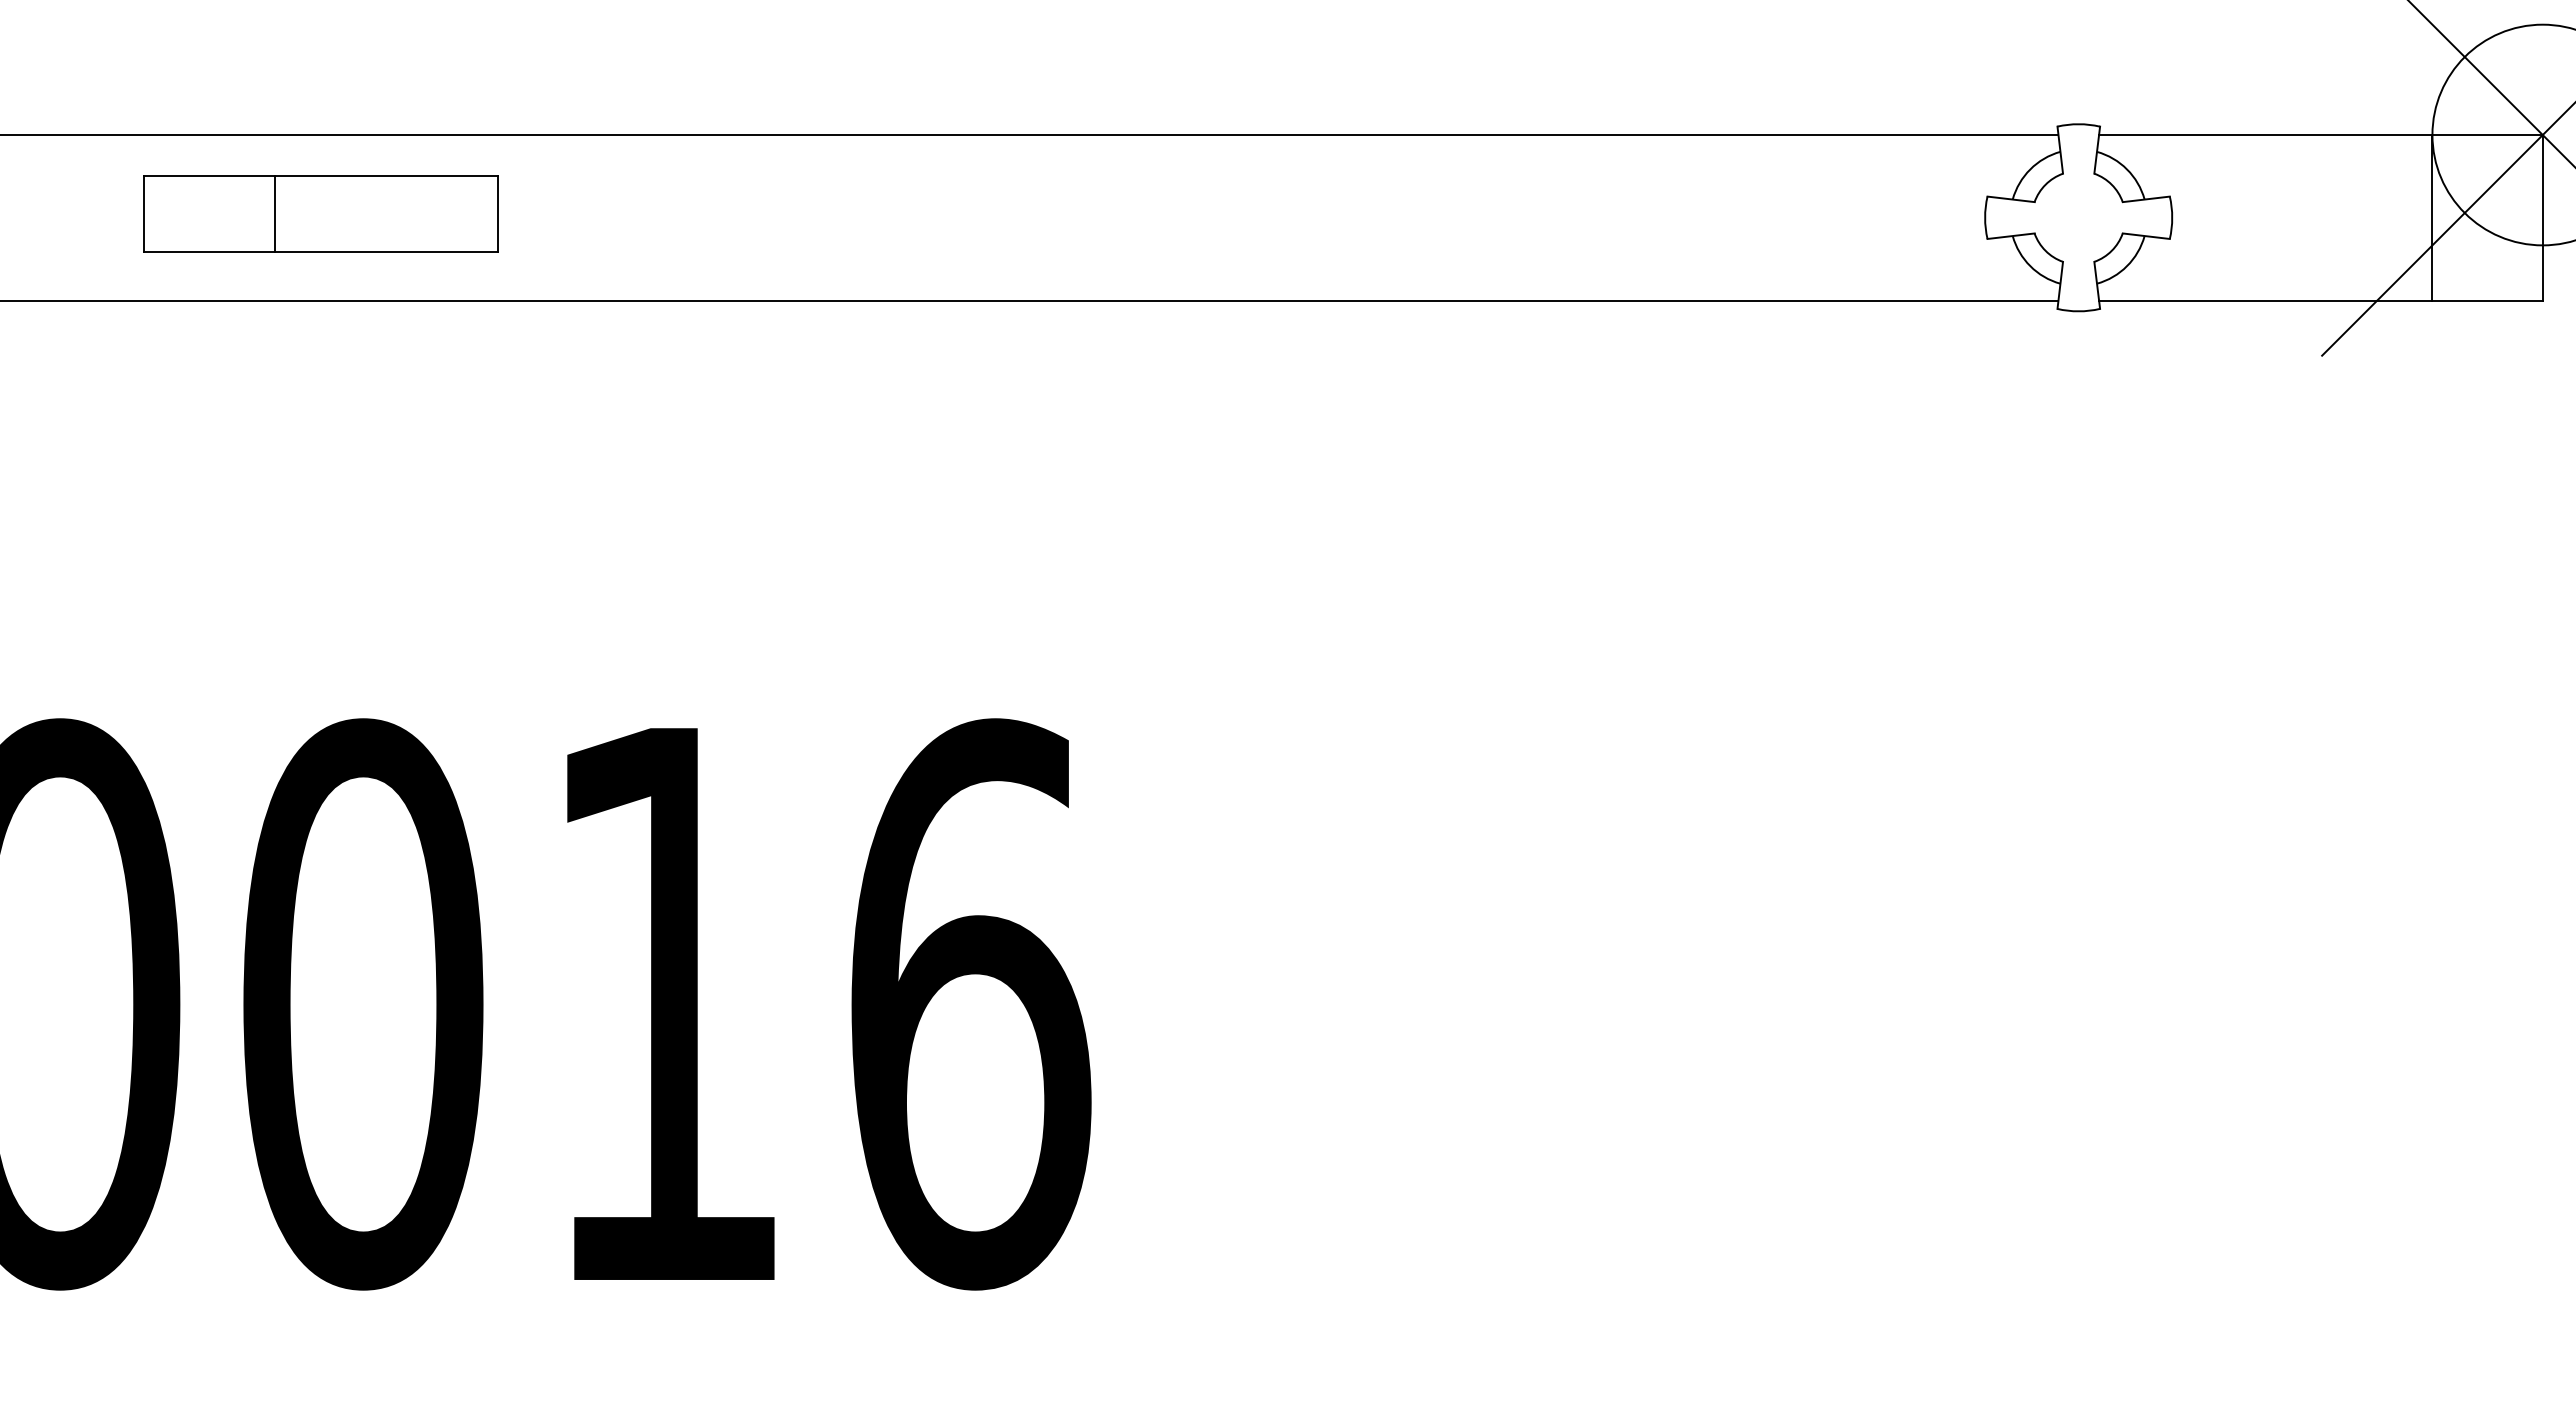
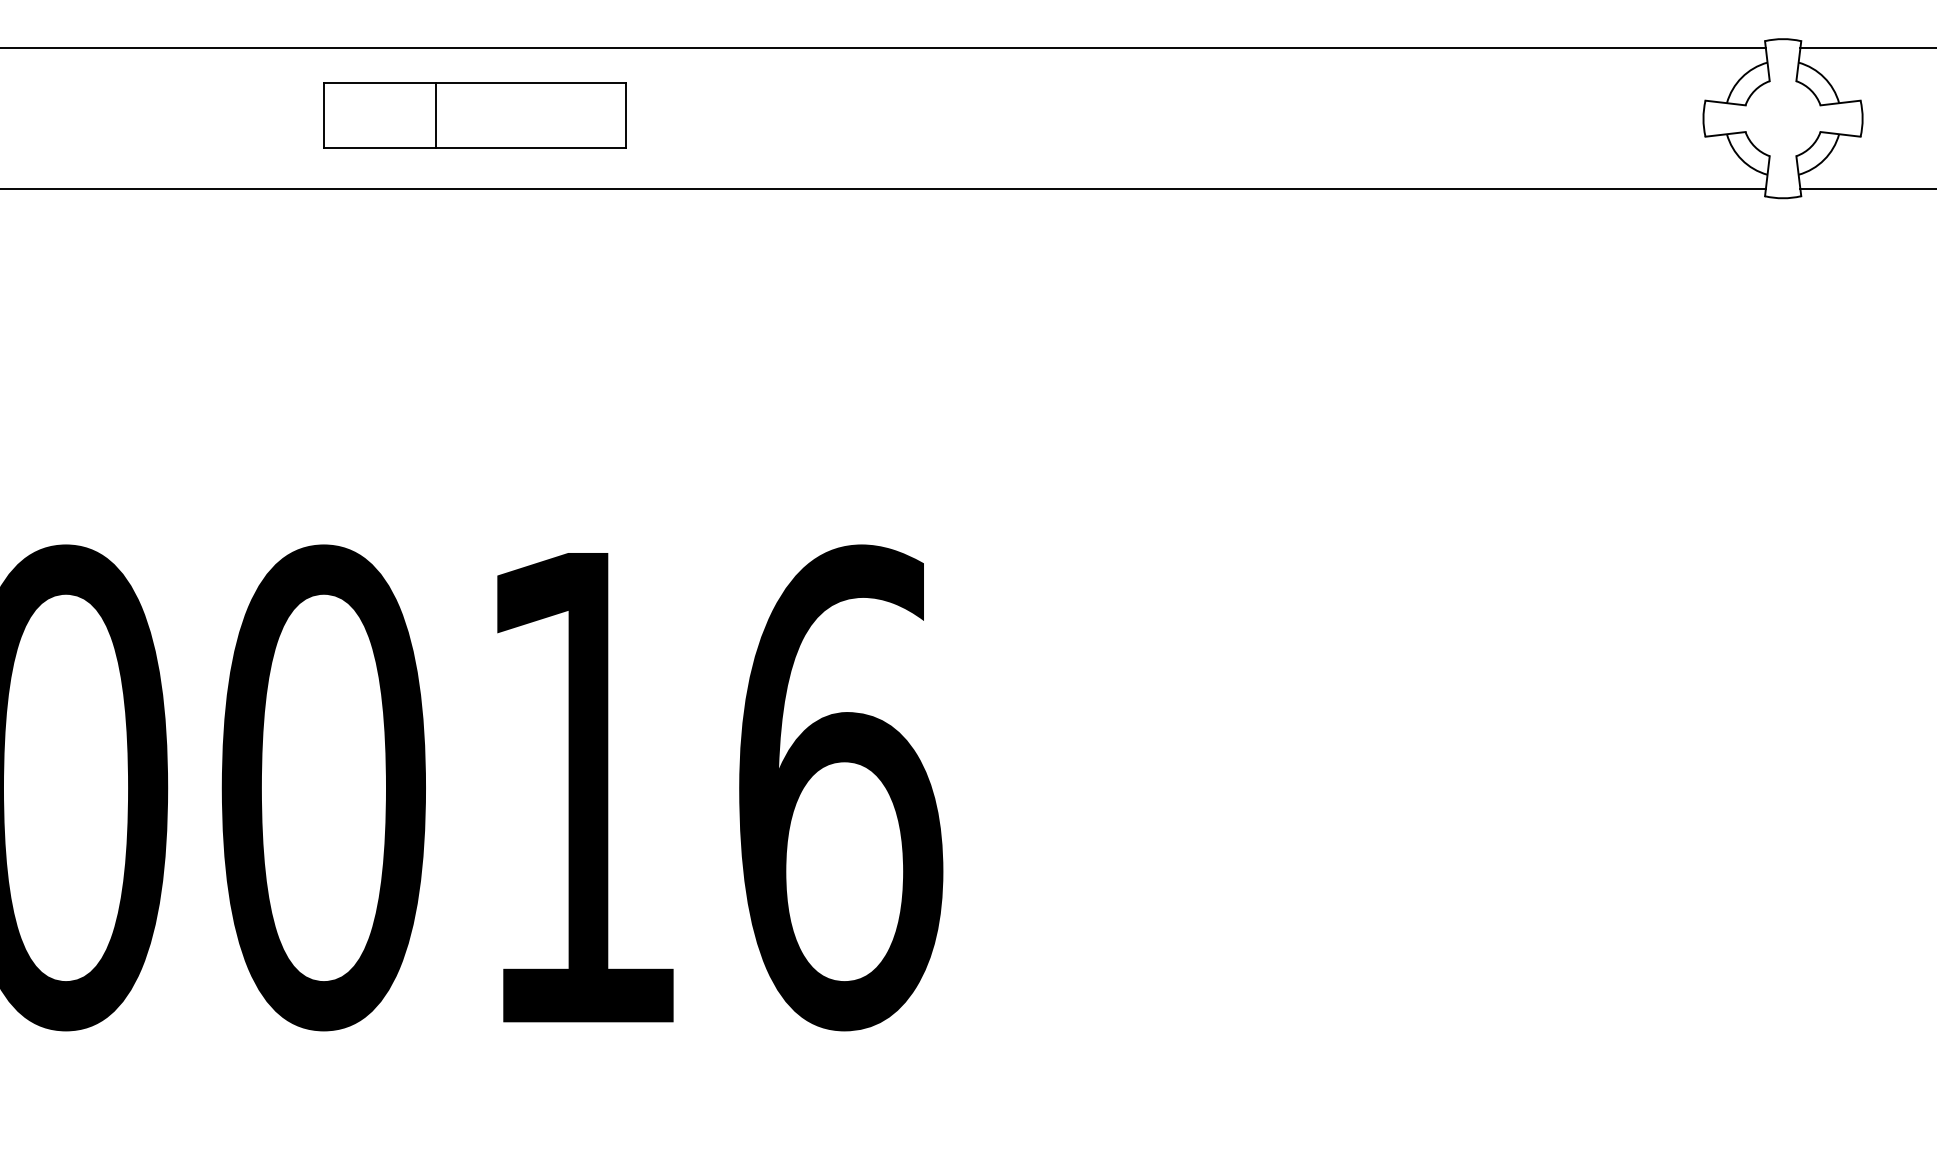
part: (320, 213) -> (474, 115), moved

